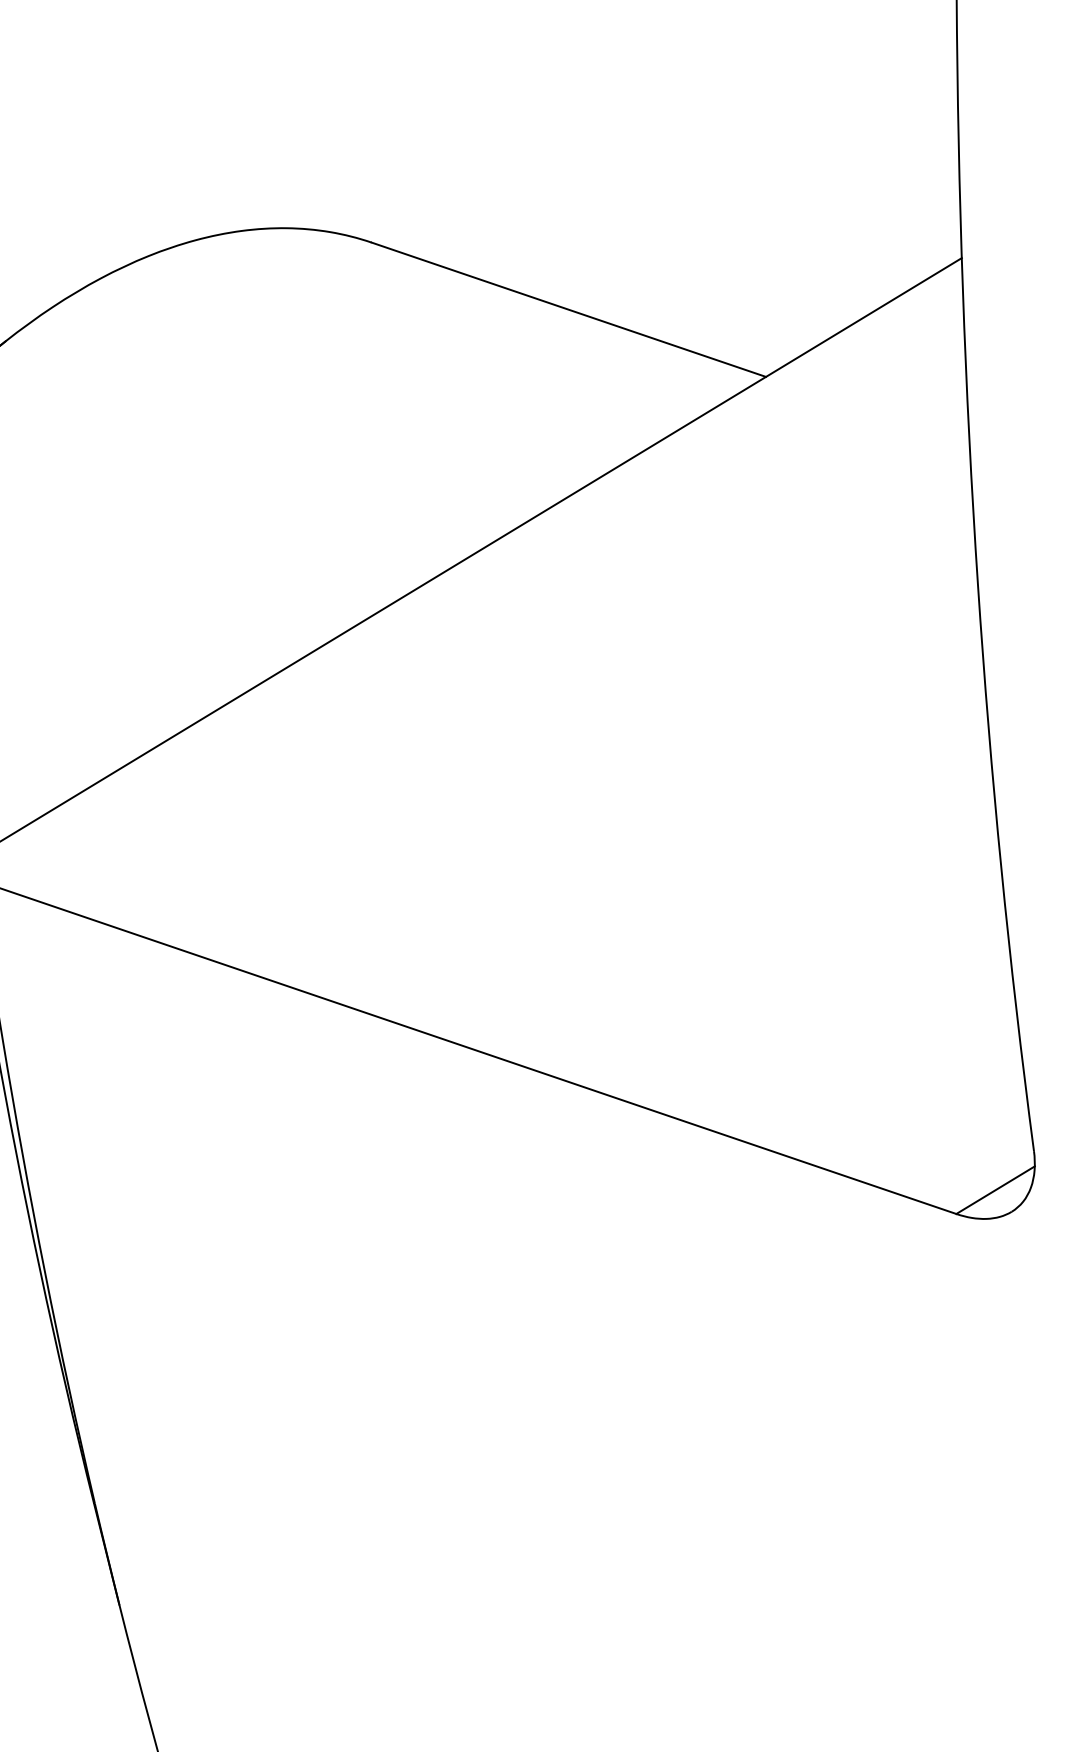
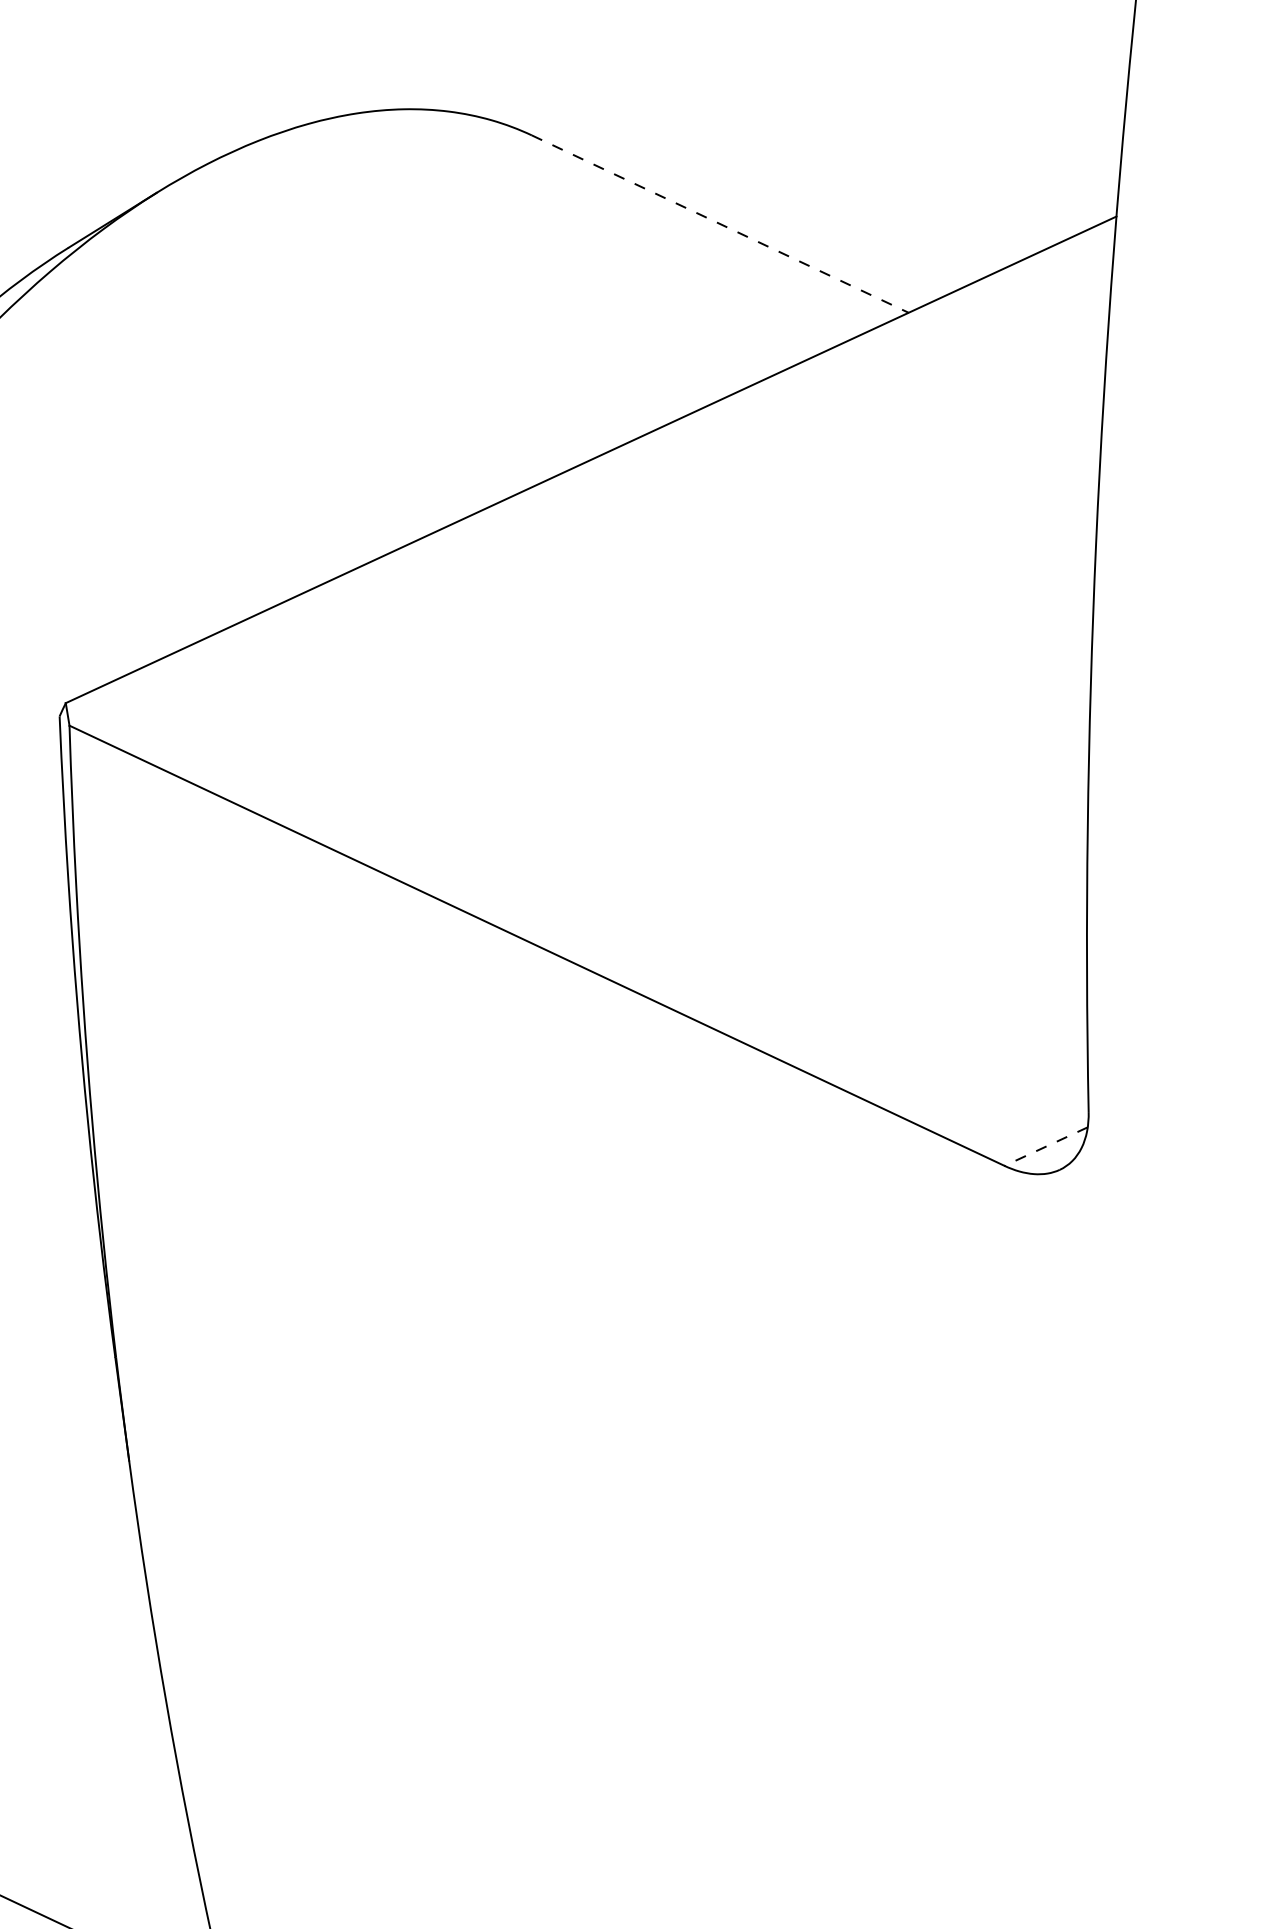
line: (569, 310) -> (720, 224), solid -> dashed
line: (995, 1190) -> (1046, 1146), solid -> dashed

